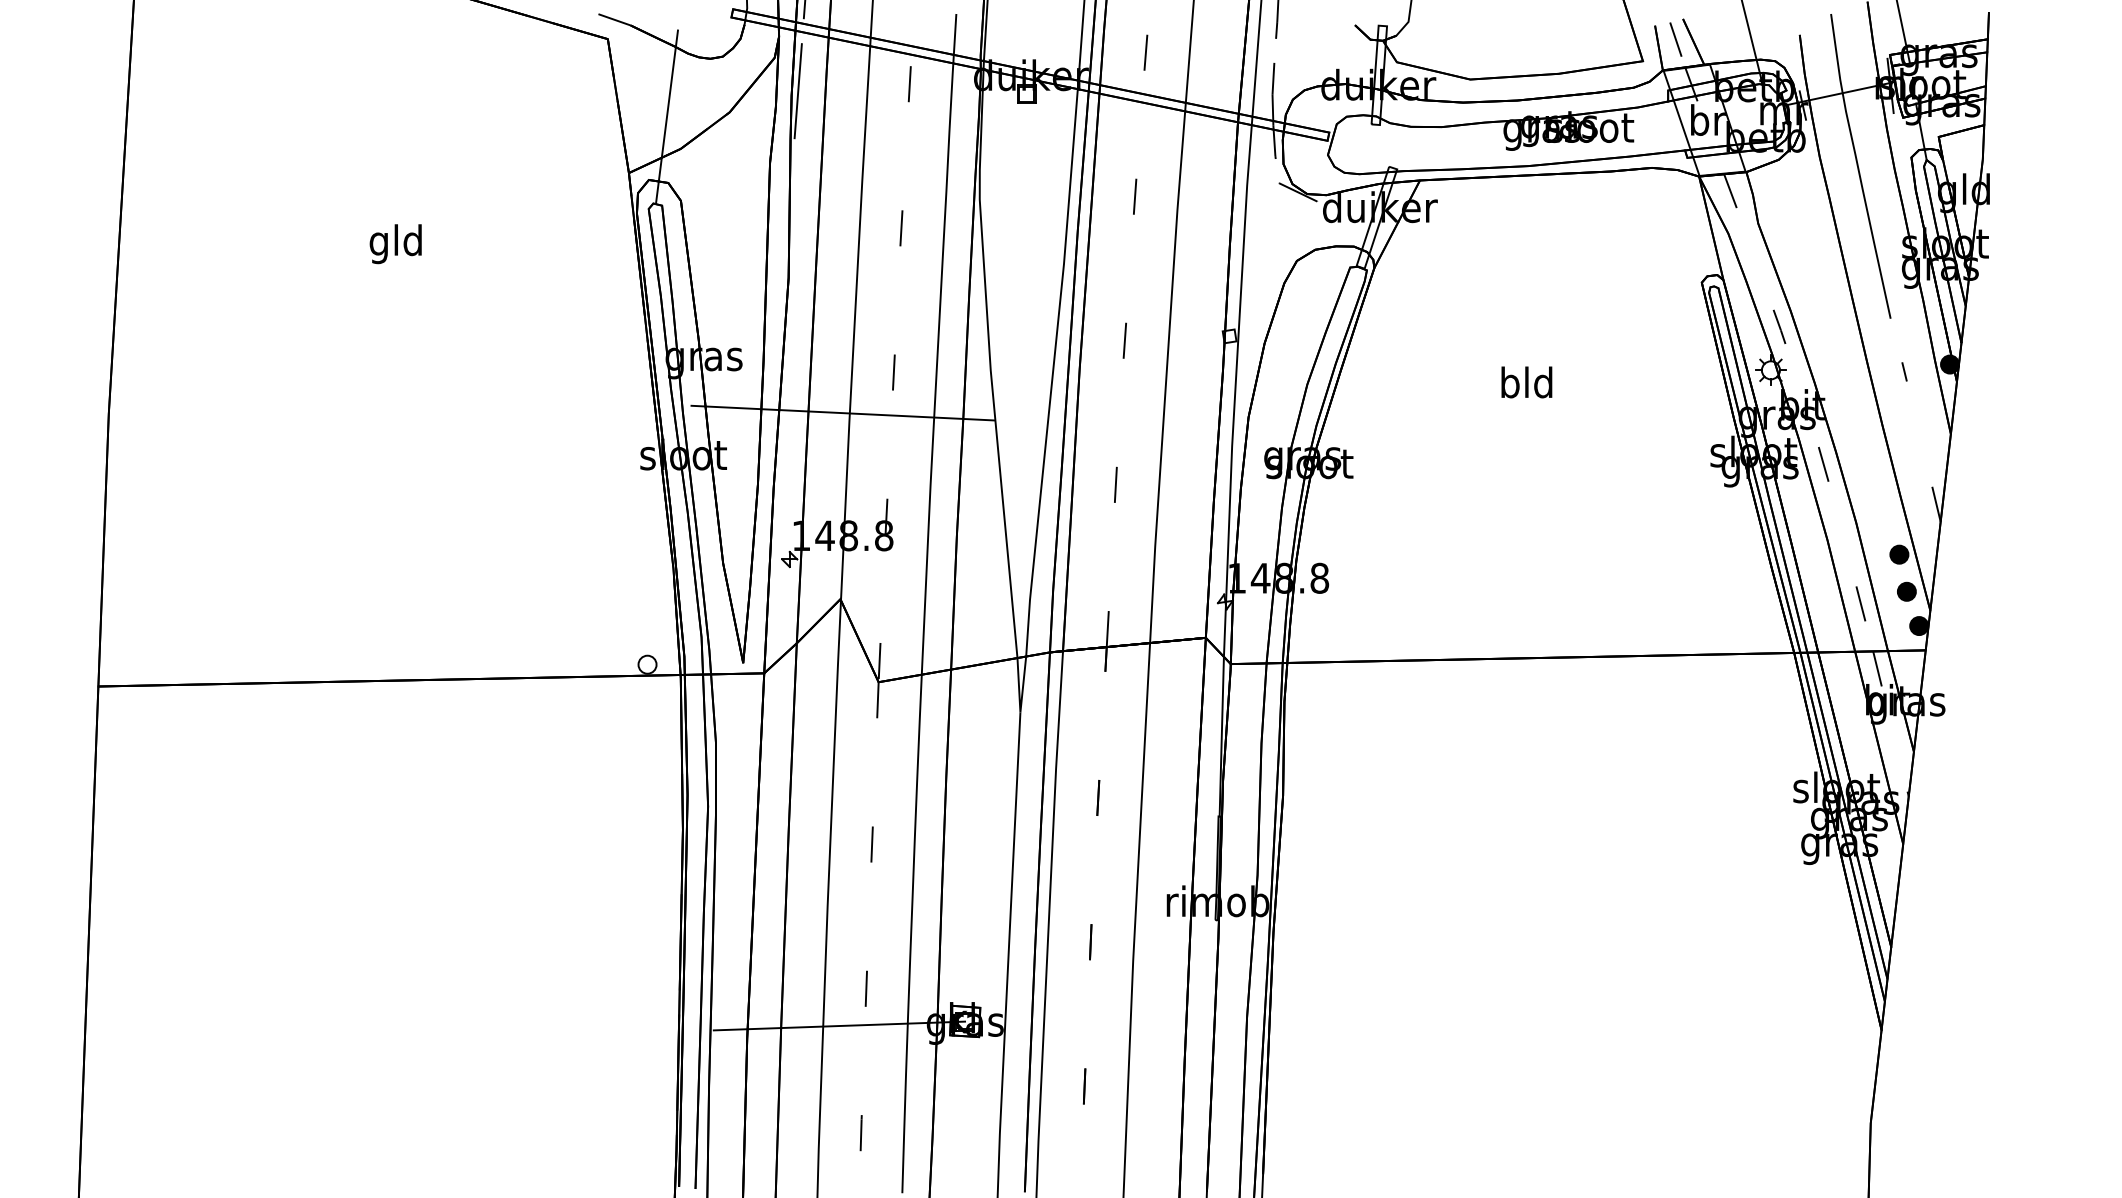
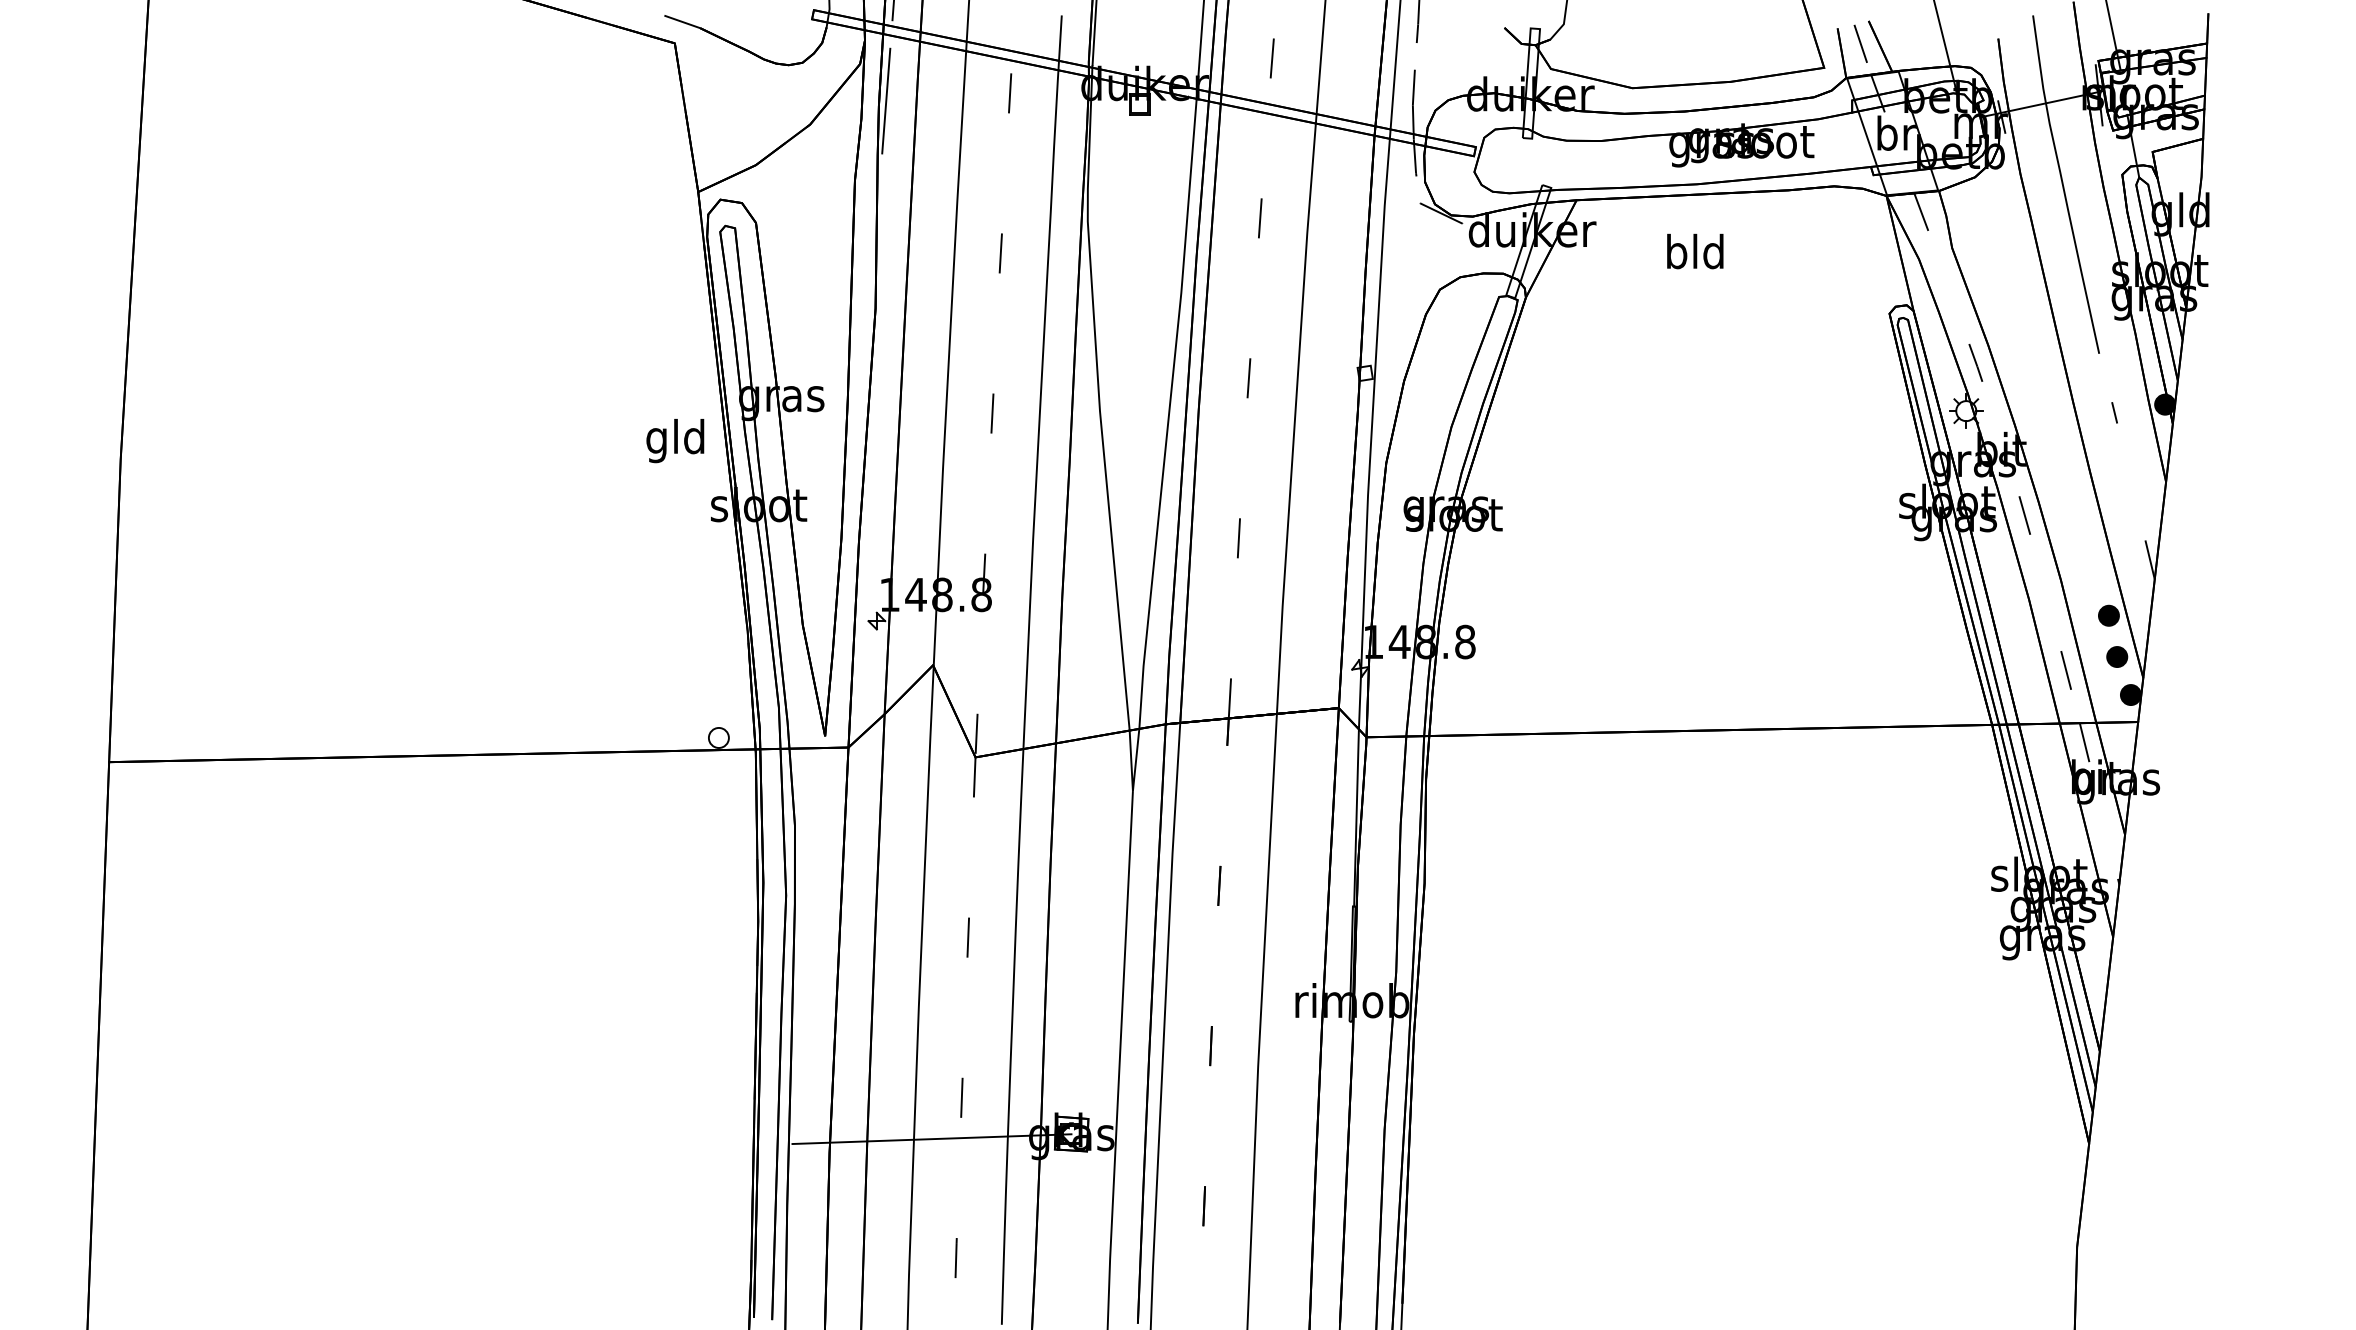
line: (666, 116) -> (740, 129), removed
text: (395, 244) -> (675, 441), moved
text: (1527, 382) -> (1695, 251), moved
line: (842, 413) -> (935, 458), removed

